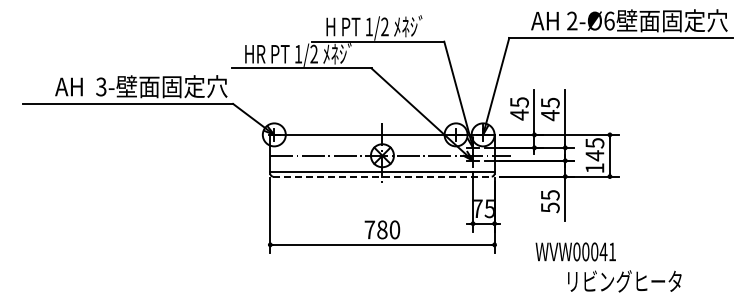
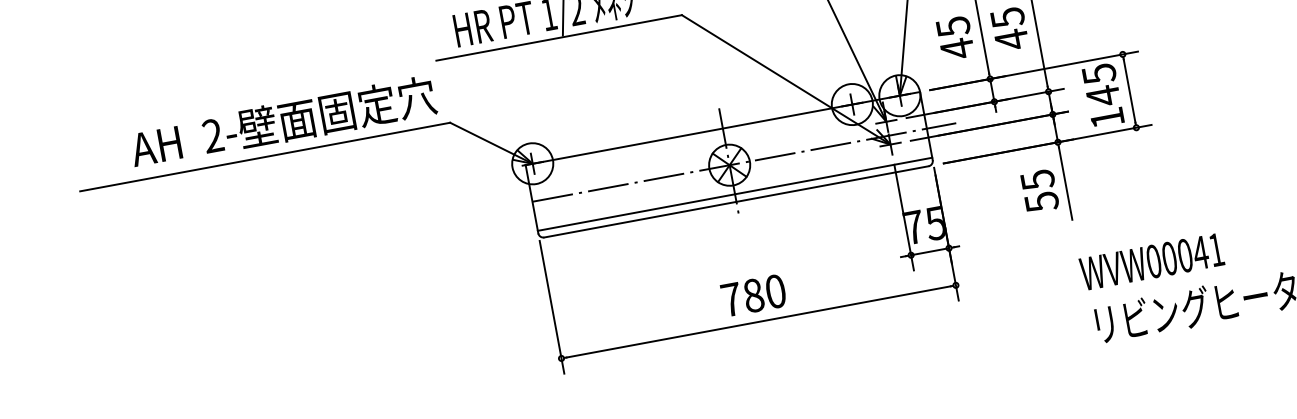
text: (101, 87) -> (213, 136), 3- -> 2-
line: (382, 176) -> (736, 201), dashed -> solid
text: (575, 251) -> (1151, 261), moved

